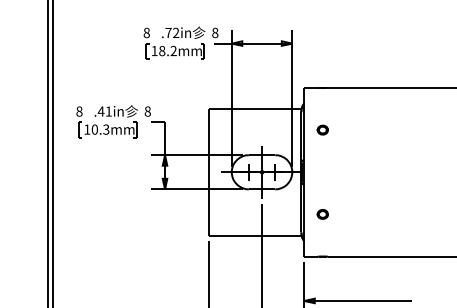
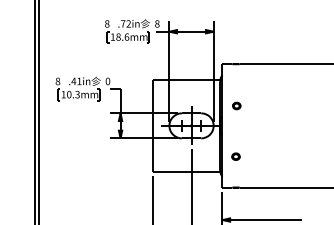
text: (173, 50) -> (126, 36), 18.2mm -> 18.6mm
text: (147, 111) -> (107, 81), 8 -> 0
part: (322, 129) -> (236, 105), moved

